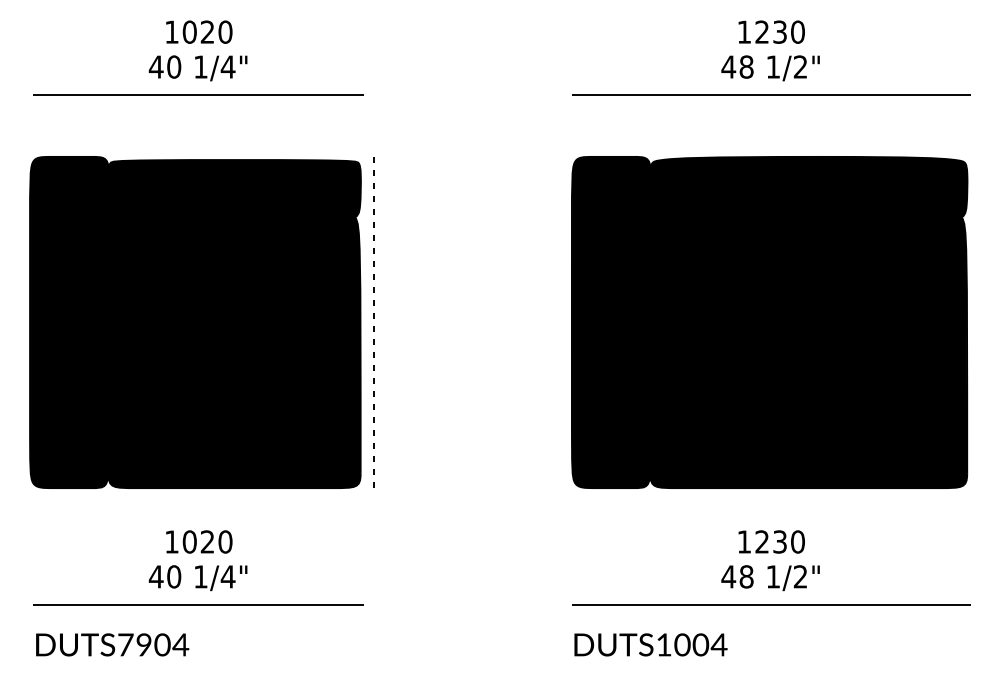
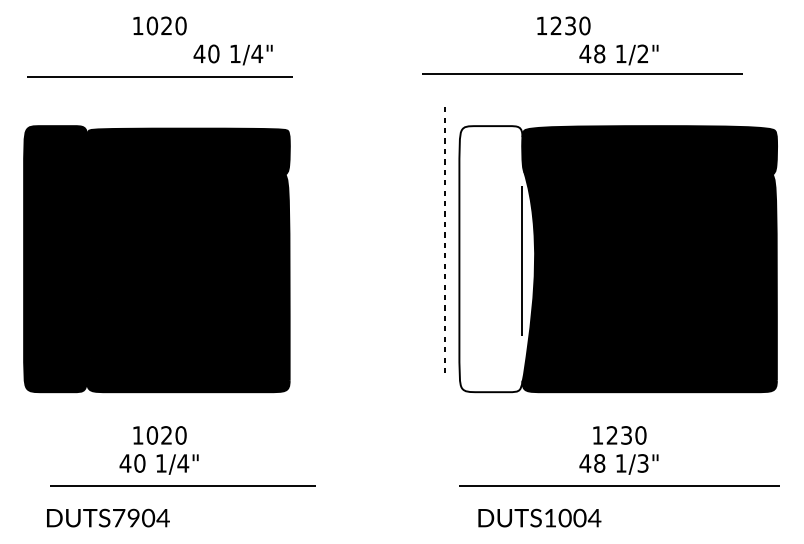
text: (771, 31) -> (563, 25), moved
text: (197, 67) -> (232, 54), moved
line: (771, 95) -> (582, 73), moved
line: (372, 319) -> (444, 237), moved
fill: (619, 322) -> (497, 259), removed
text: (799, 576) -> (642, 463), 1/2" -> 1/3"
line: (198, 604) -> (182, 485), moved
text: (112, 644) -> (108, 517), moved
text: (650, 644) -> (539, 517), moved

